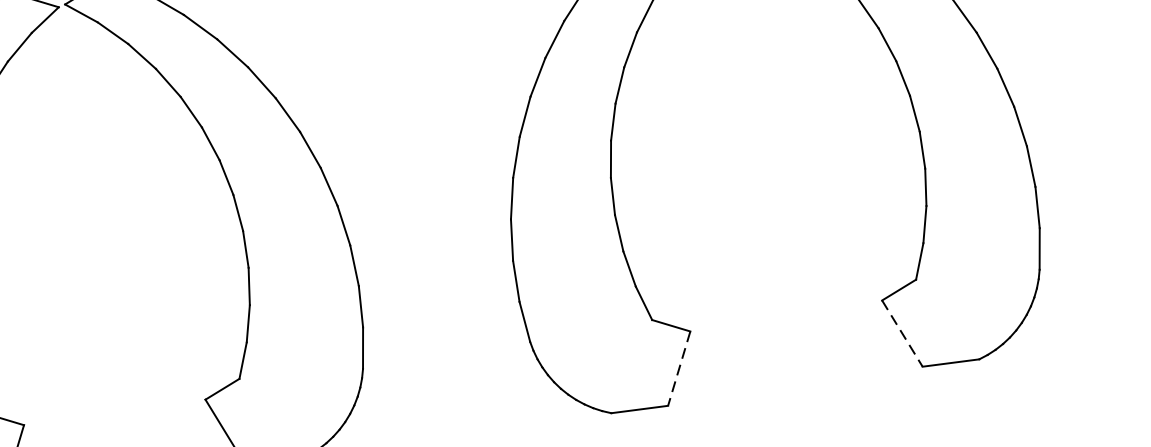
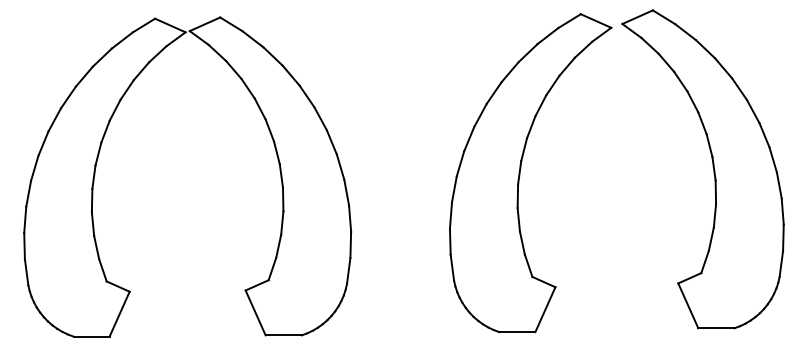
line: (902, 333) -> (688, 305), dashed -> solid
line: (679, 368) -> (545, 309), dashed -> solid

